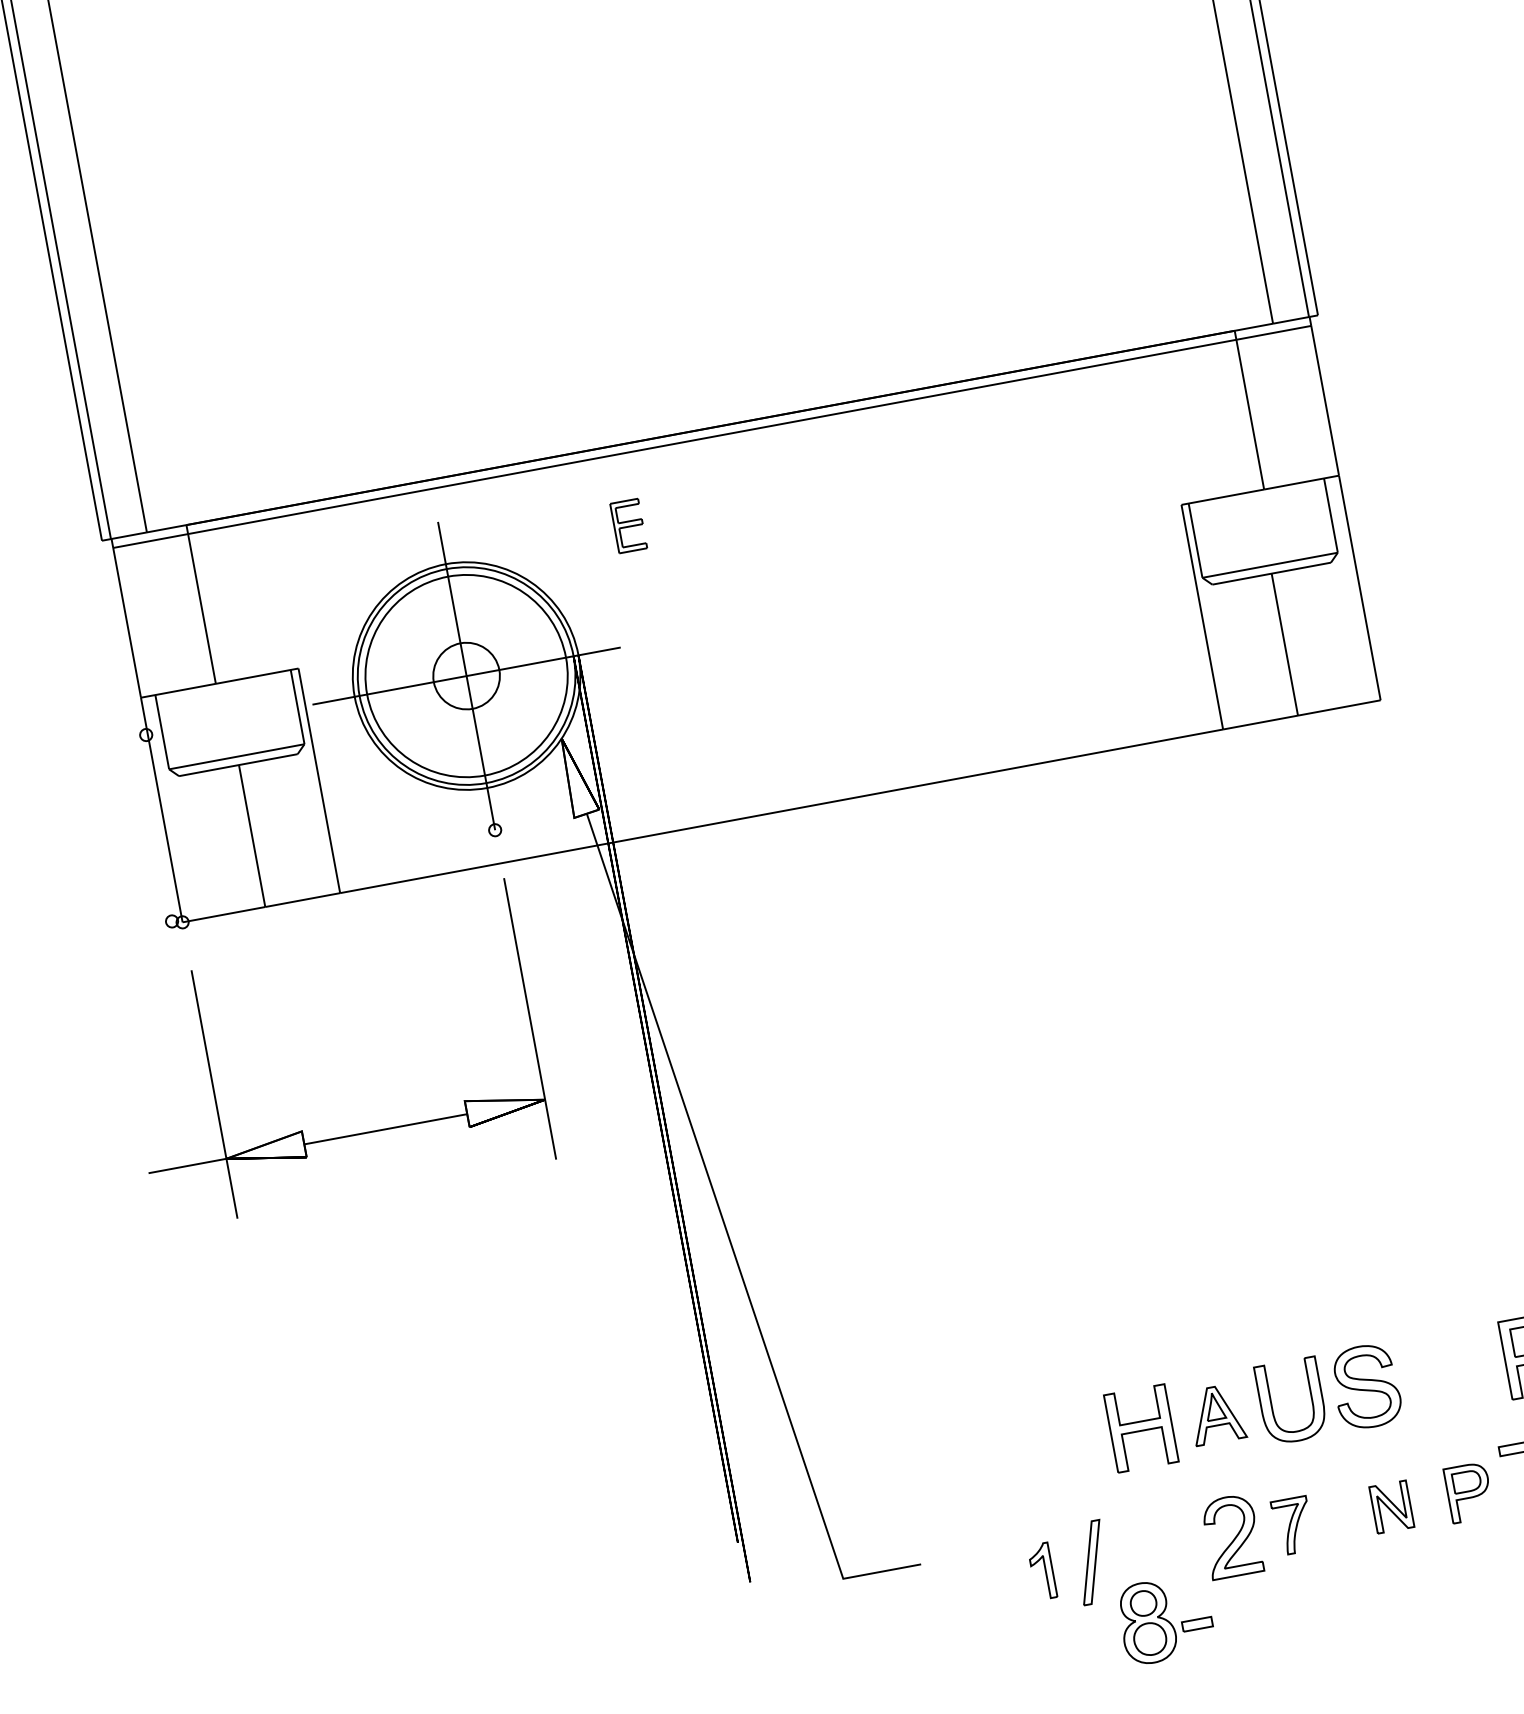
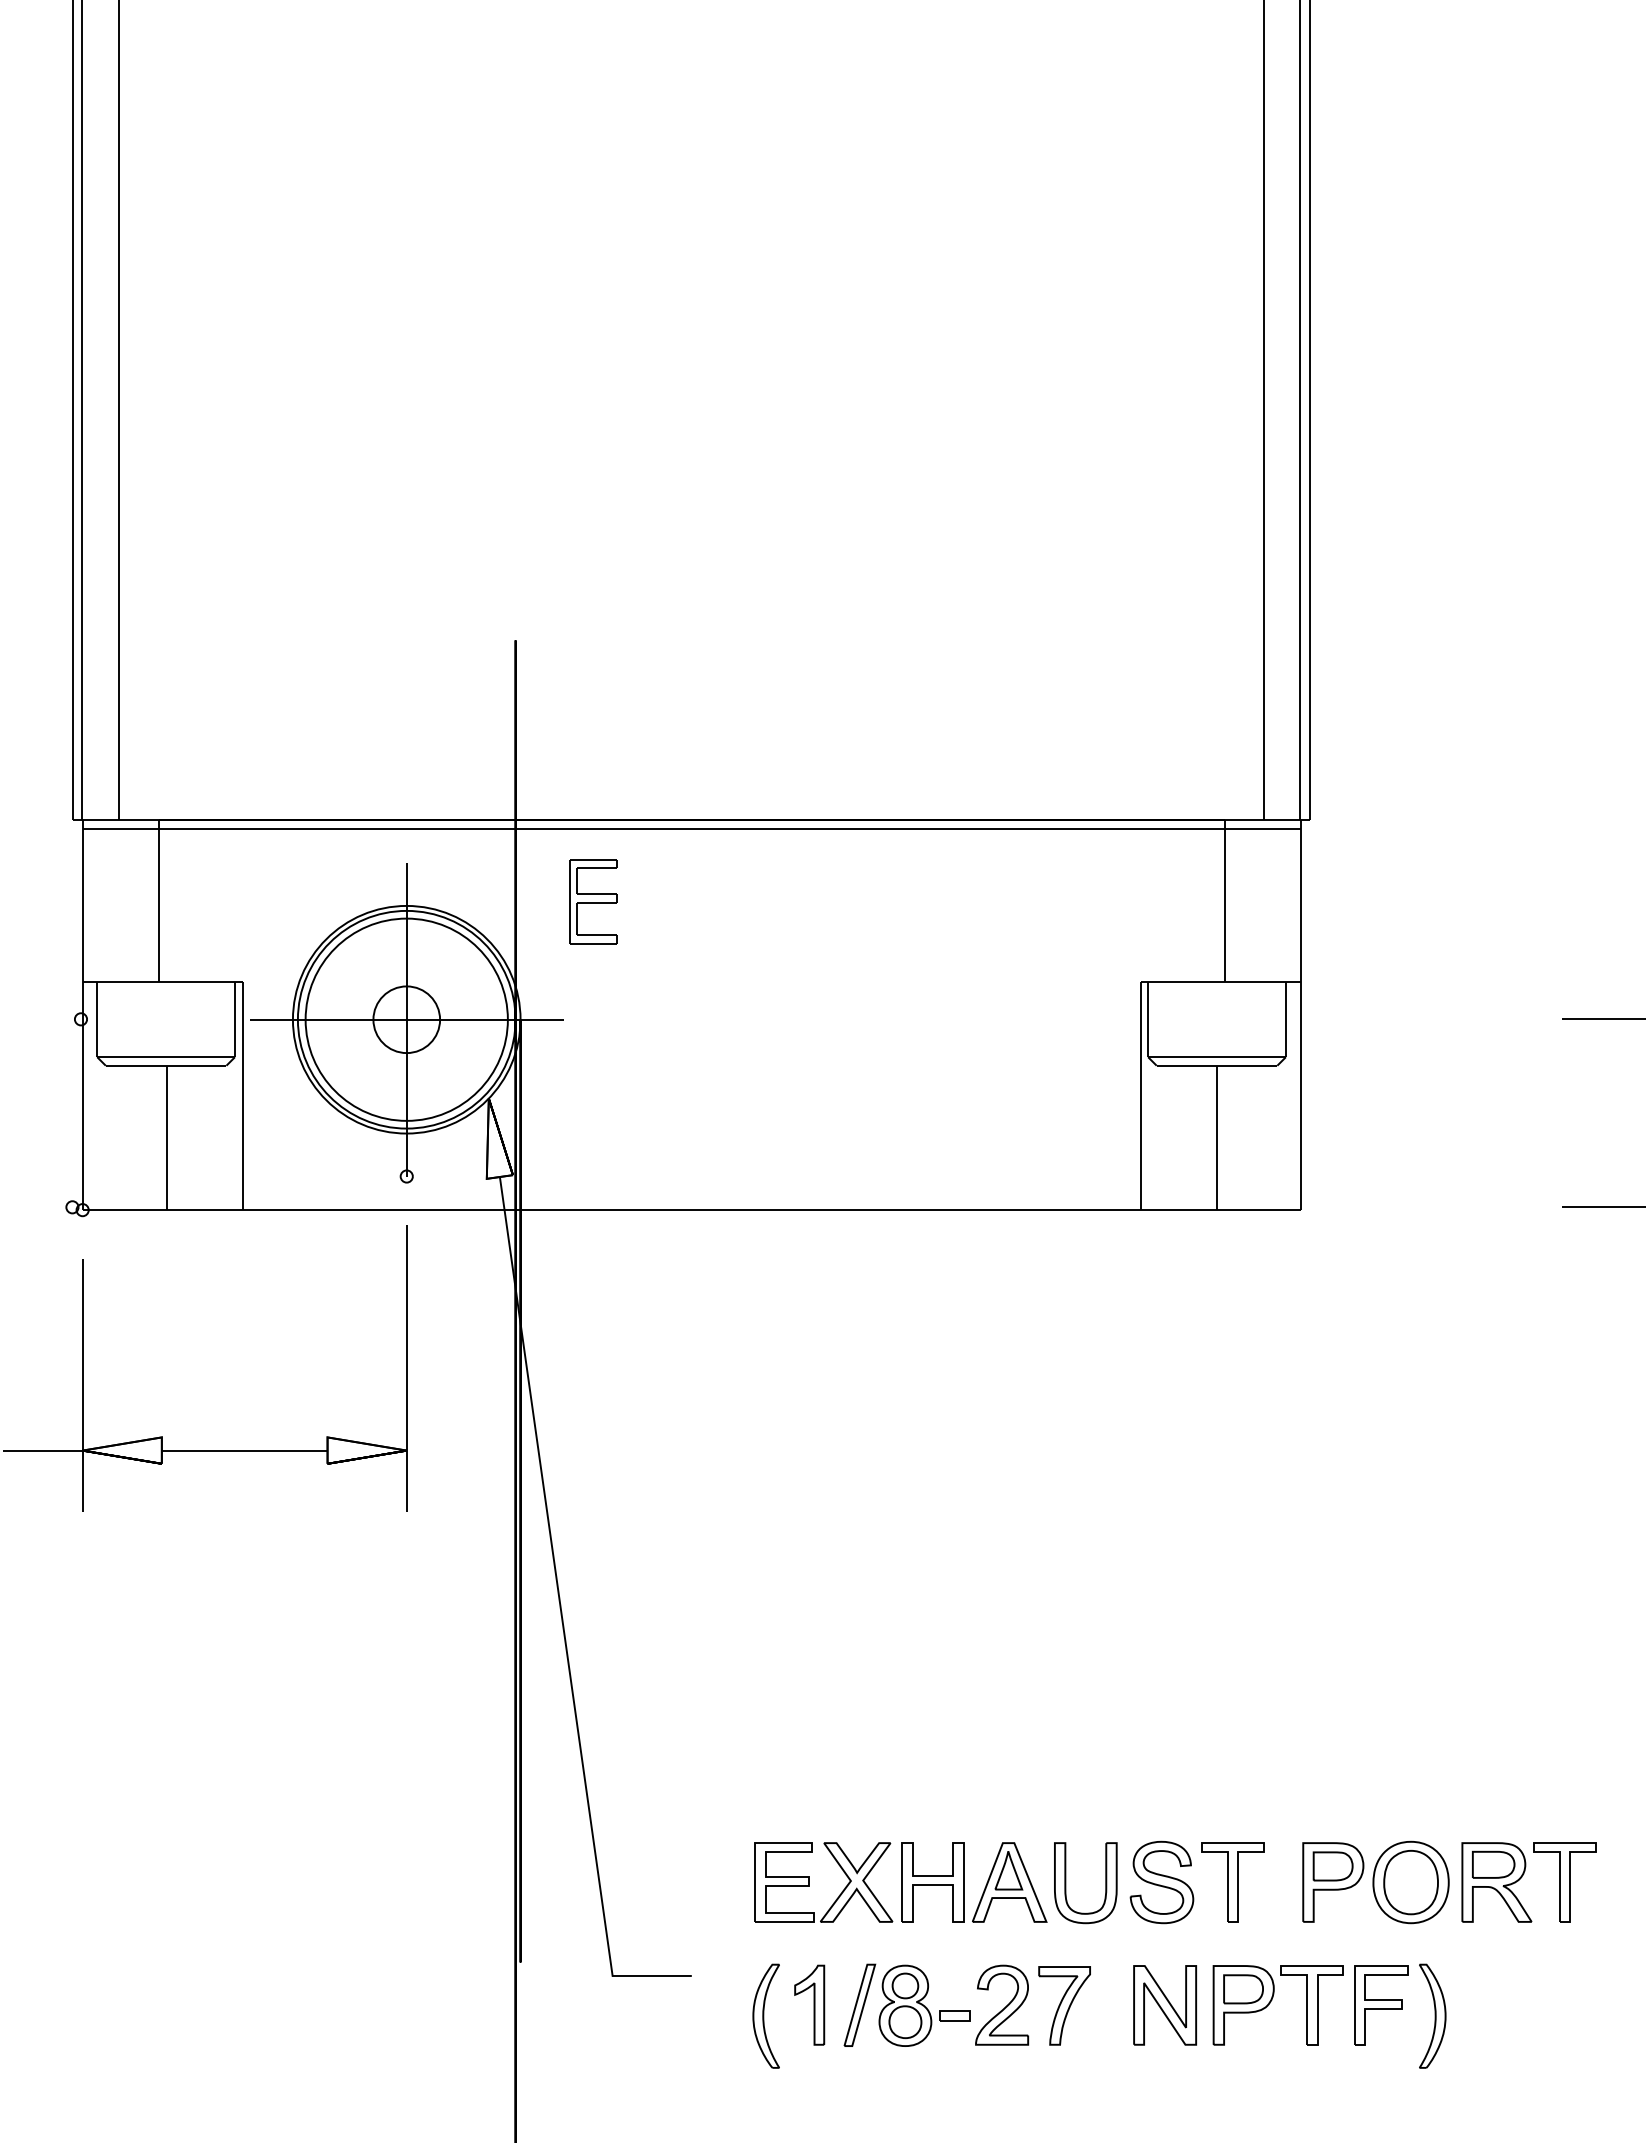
part: (628, 525) -> (593, 901), size x1.67
part: (1435, 1373) -> (1232, 1882), added
part: (1216, 1414) -> (1009, 1882), size x1.43
part: (1019, 1451) -> (809, 1882), added
part: (1468, 1492) -> (1243, 2005), size x1.43
part: (1391, 1507) -> (1164, 2005), size x1.67
part: (1292, 1525) -> (1064, 2005), size x1.43
part: (1042, 1570) -> (809, 2004), size x1.43
part: (1000, 1589) -> (765, 2015), added
part: (1165, 1619) -> (924, 2005), moved

